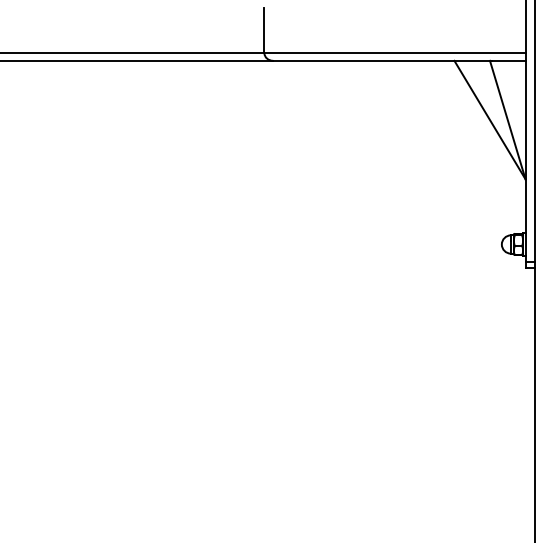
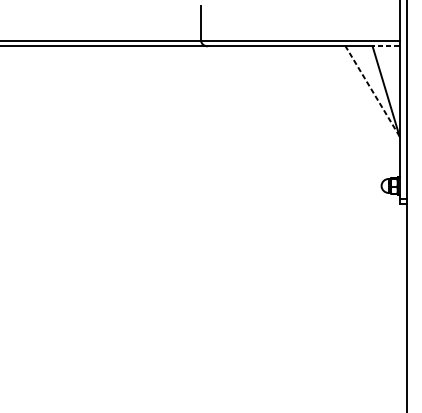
line: (508, 60) -> (386, 46), solid -> dashed
line: (489, 119) -> (372, 90), solid -> dashed

